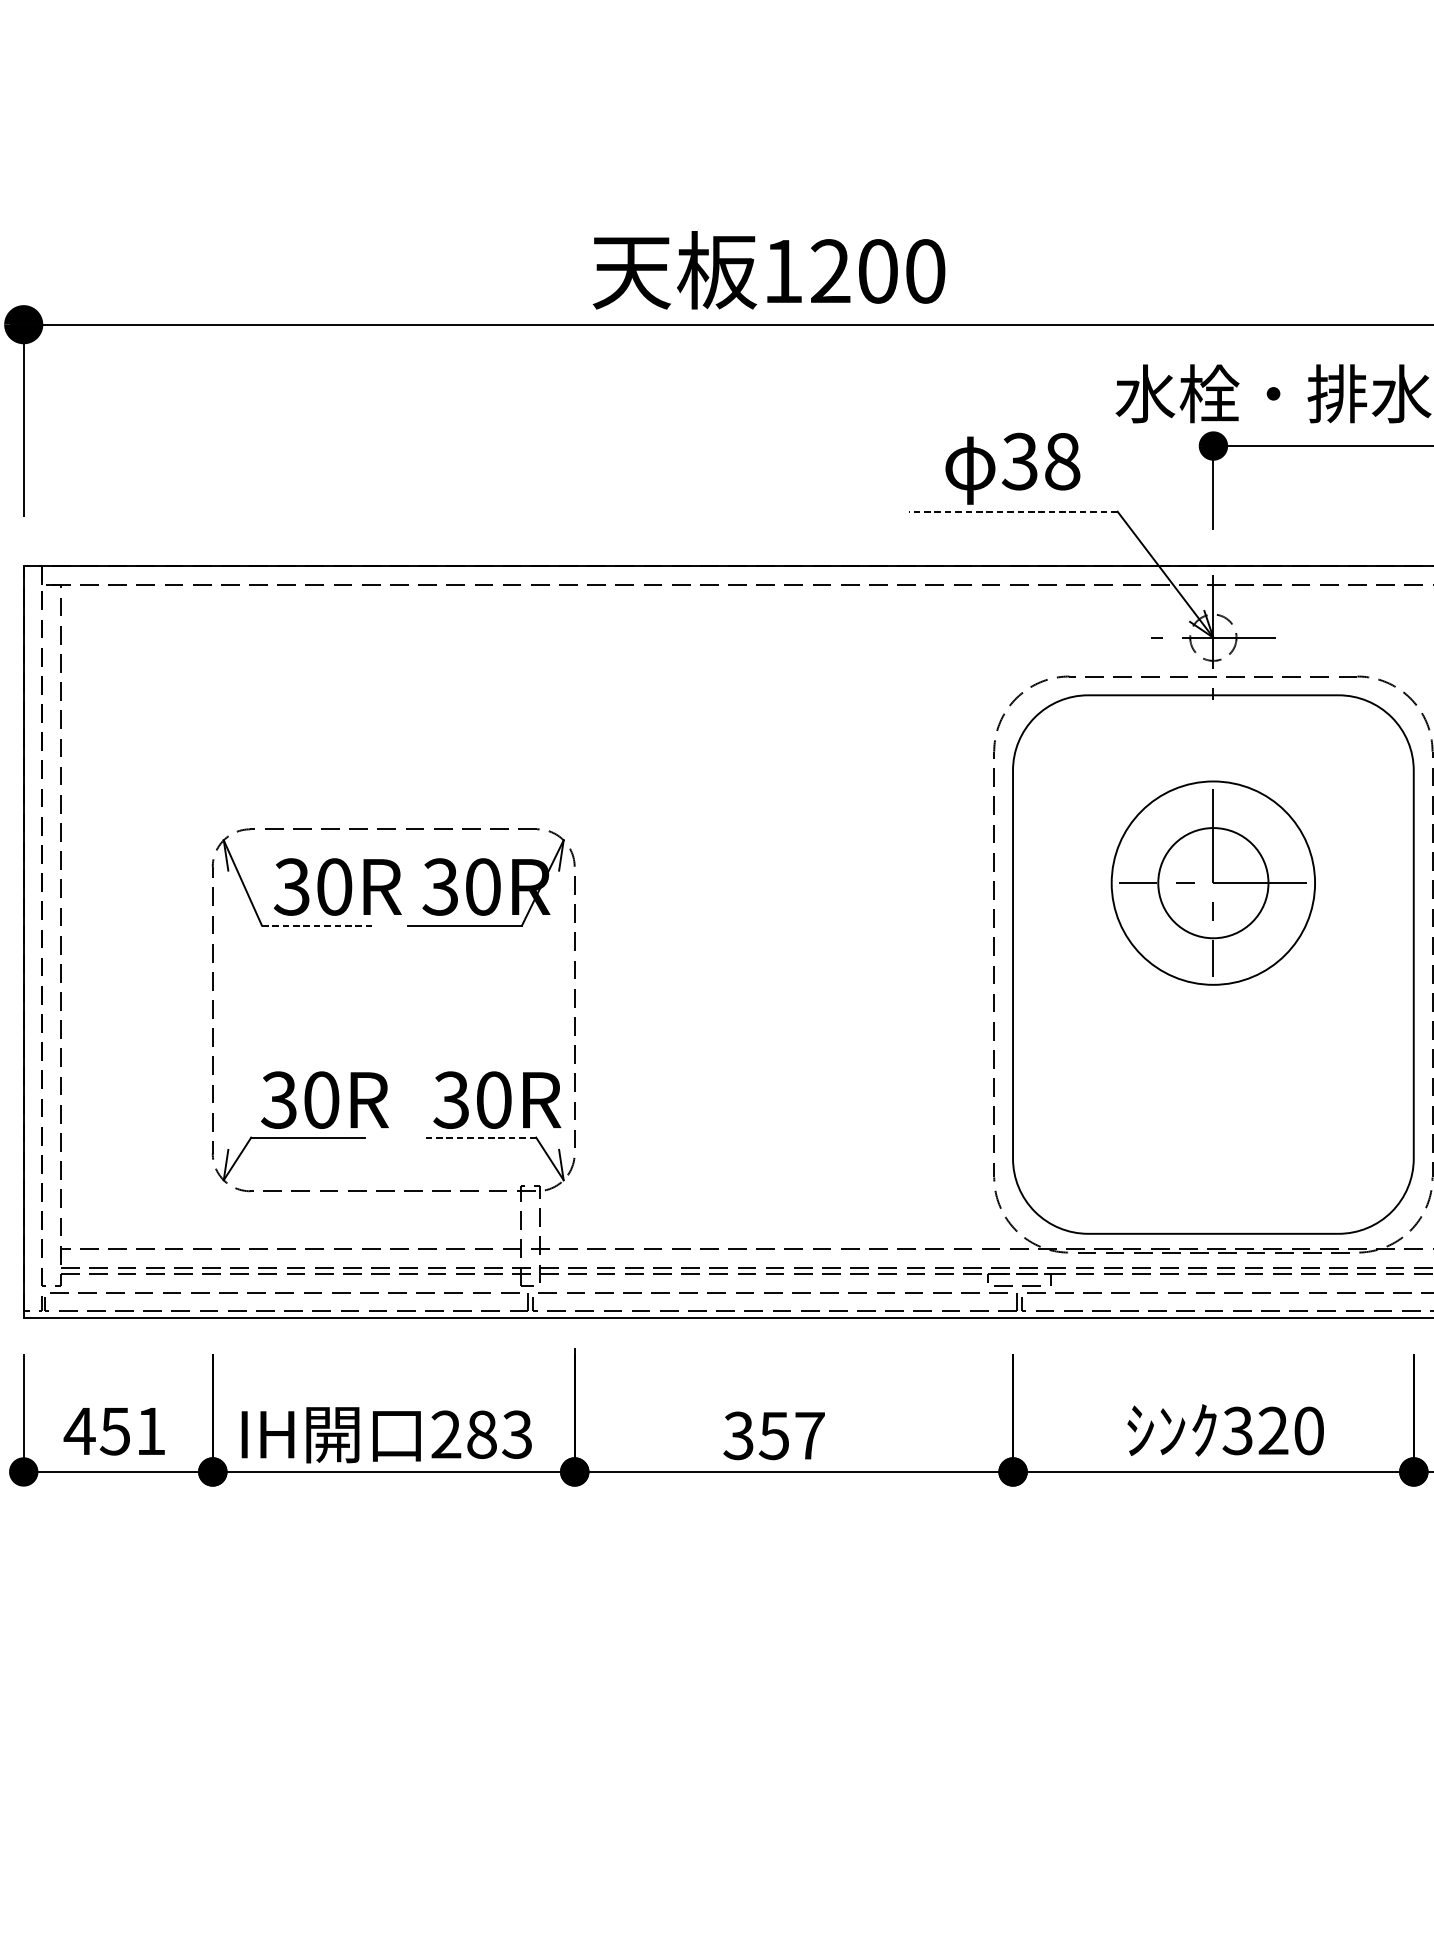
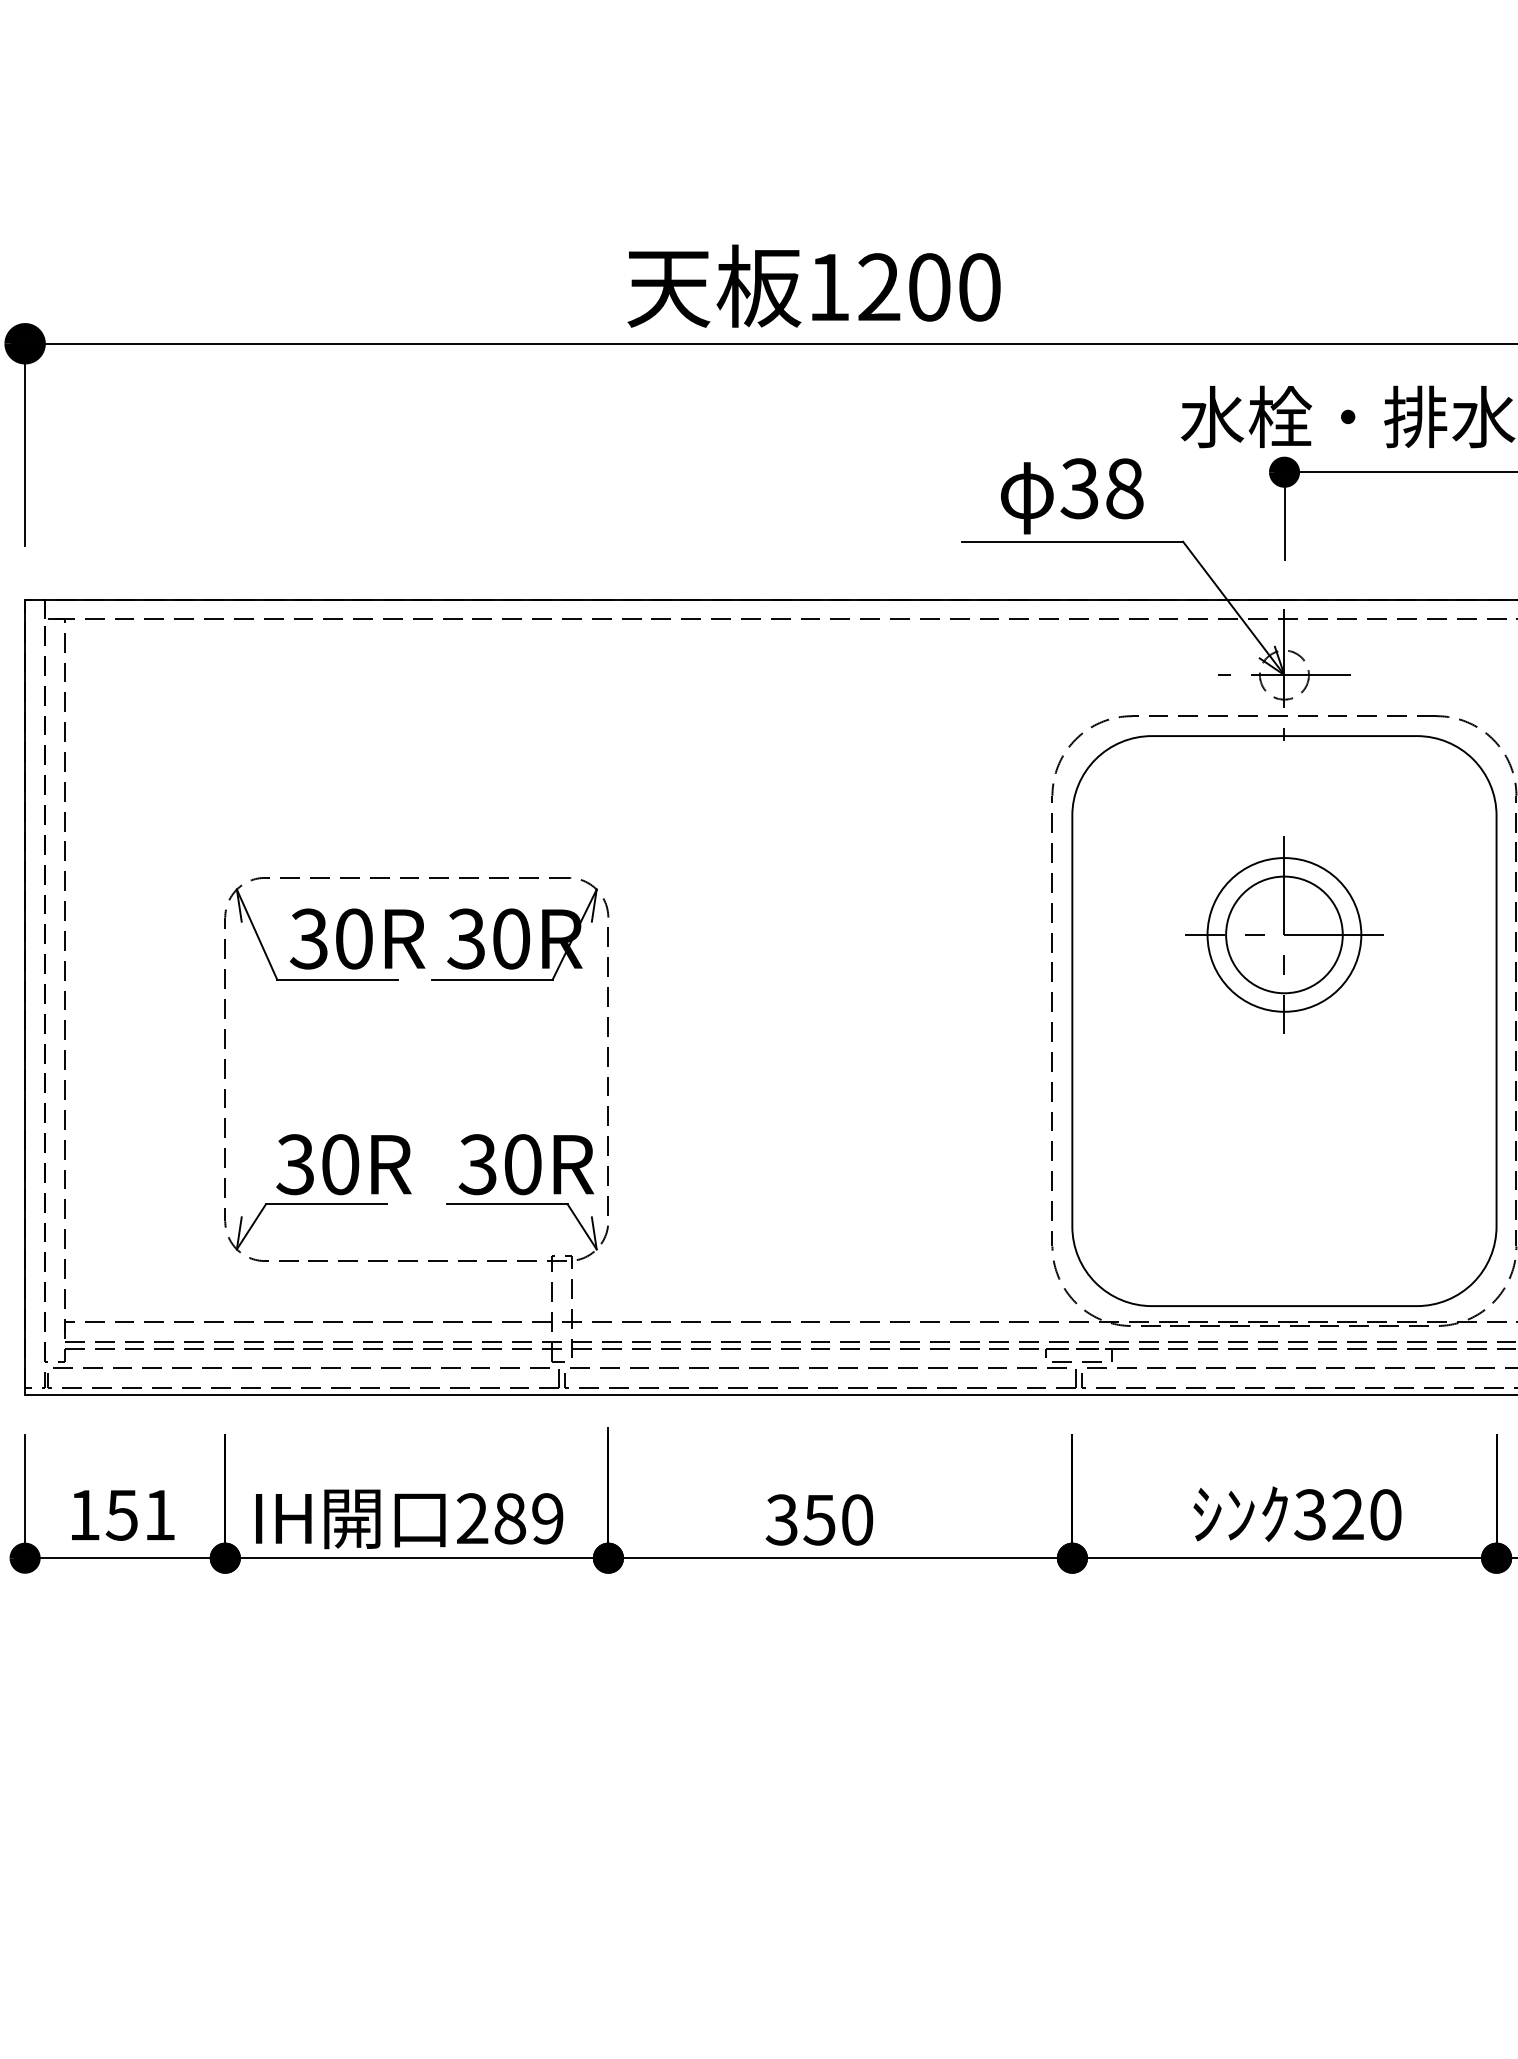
line: (1013, 511) -> (1072, 541), dashed -> solid
circle: (1213, 882) -> (1284, 934), size x0.71
line: (319, 925) -> (338, 979), dashed -> solid
line: (478, 1137) -> (506, 1204), dashed -> solid
text: (79, 1431) -> (84, 1515), 451 -> 151
text: (517, 1434) -> (547, 1518), 283 -> 289
text: (810, 1435) -> (857, 1519), 357 -> 350

